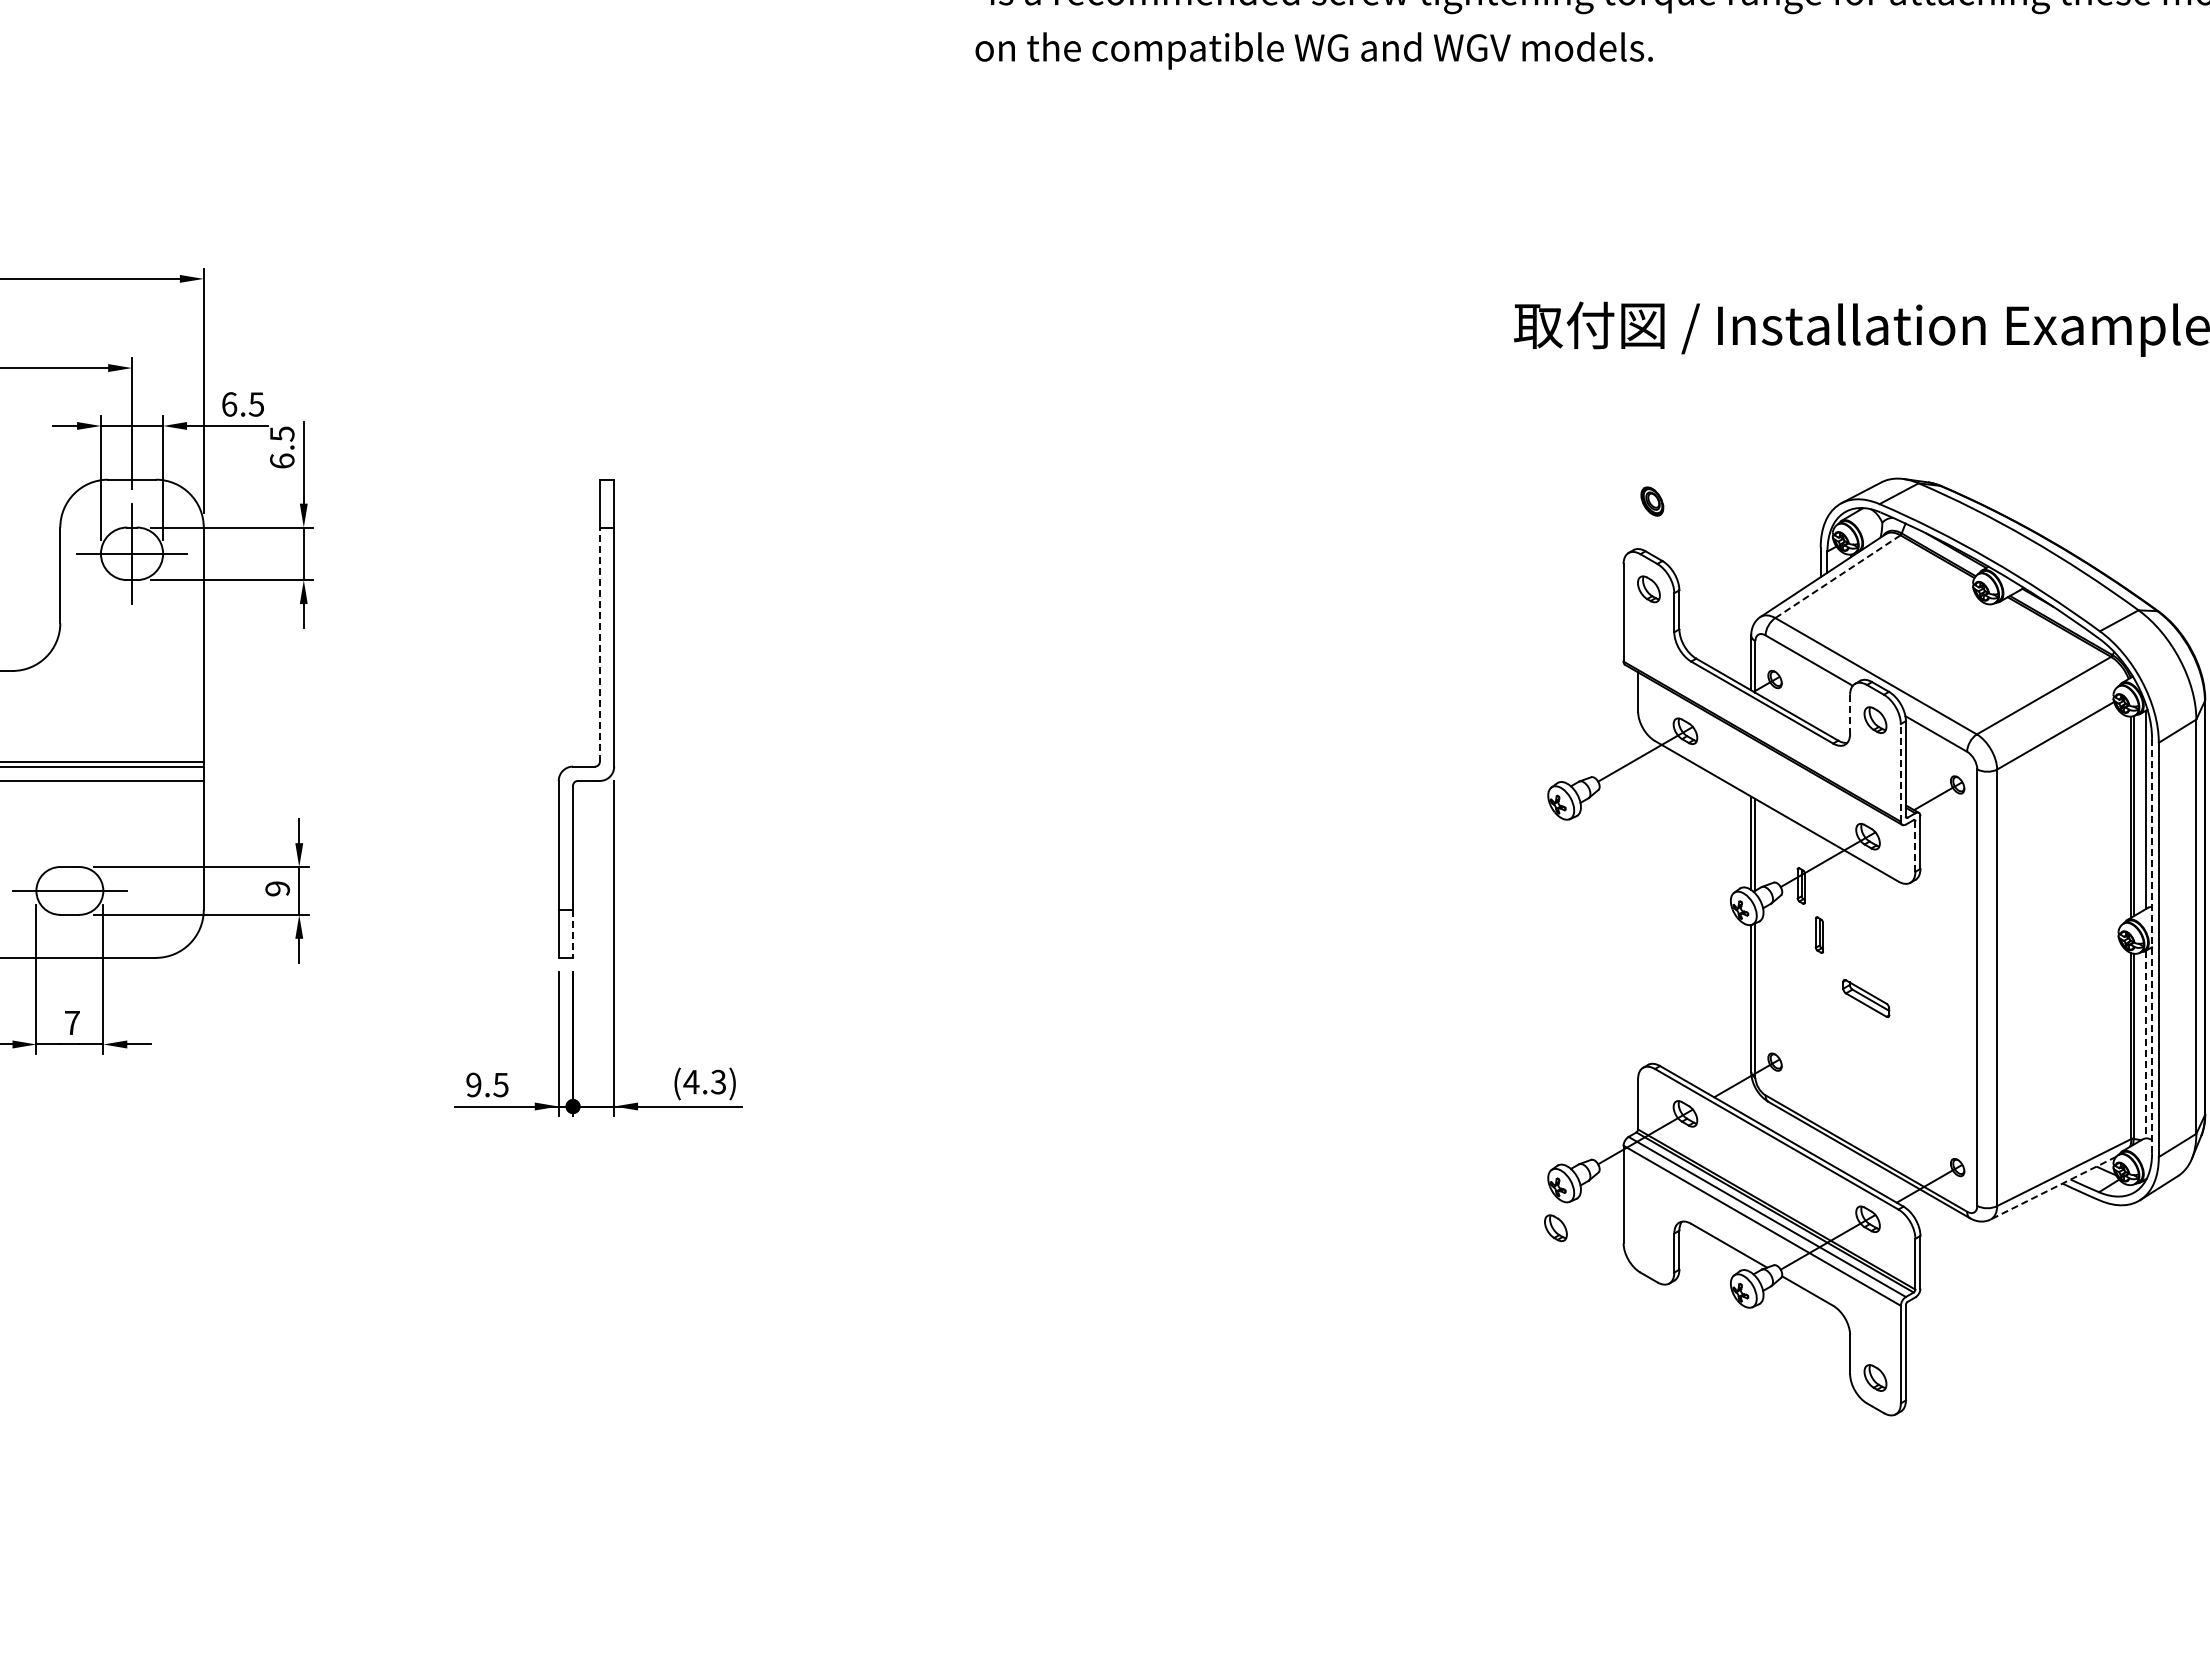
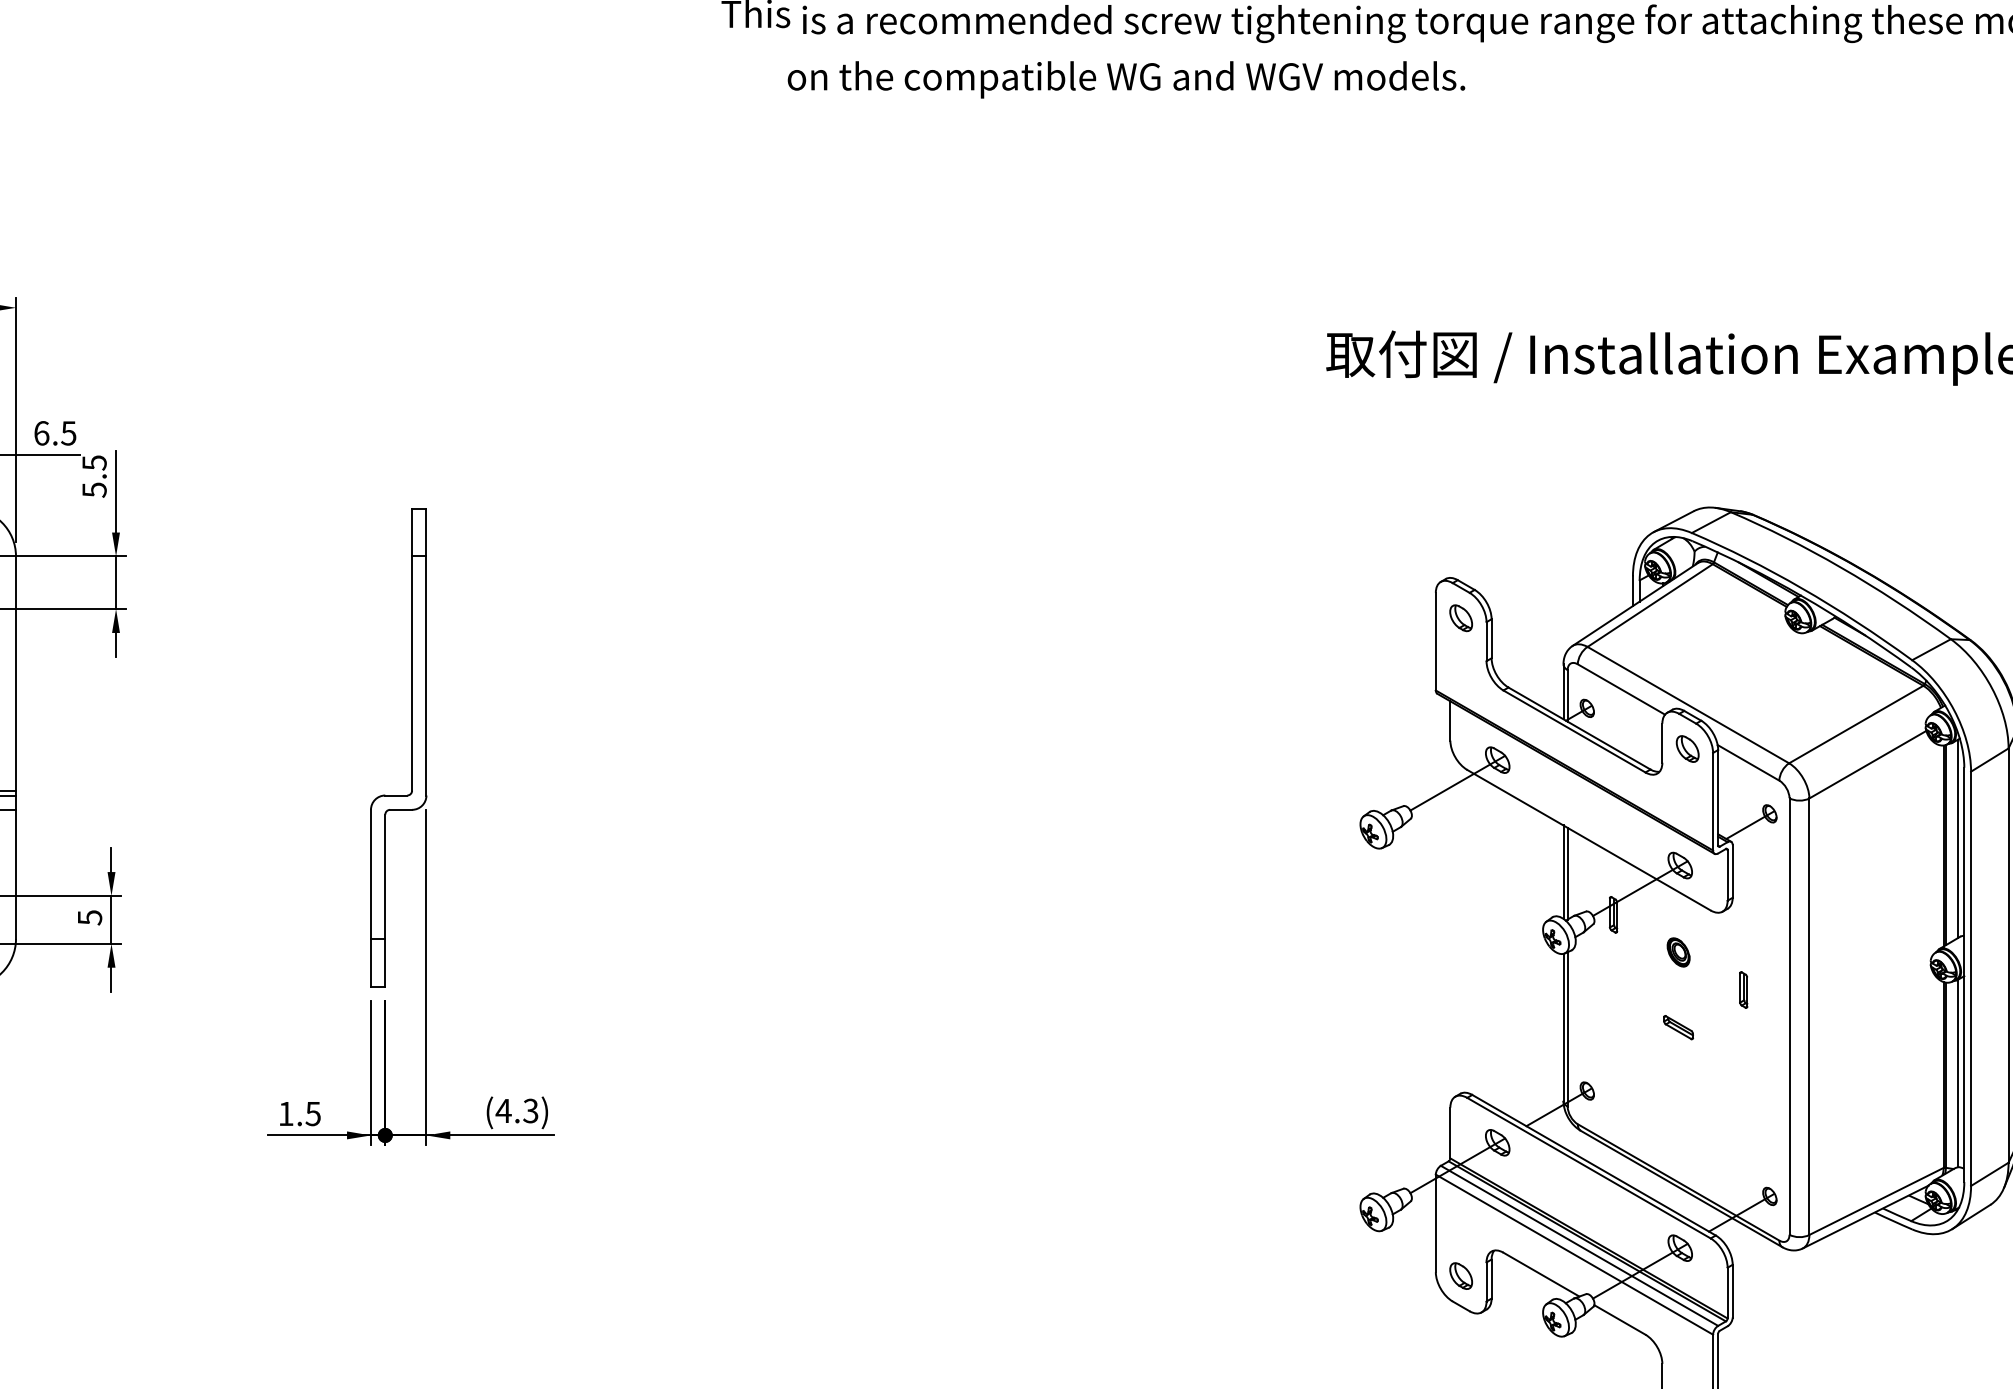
text: (282, 461) -> (94, 490), 6.5 -> 5.5
part: (1652, 501) -> (1678, 952), moved
line: (1838, 576) -> (1650, 605), dashed -> solid
line: (599, 644) -> (411, 673), dashed -> solid
line: (1850, 714) -> (1662, 743), dashed -> solid
line: (1900, 772) -> (1712, 801), dashed -> solid
line: (1915, 845) -> (1727, 874), dashed -> solid
text: (277, 888) -> (89, 917), 9 -> 5
line: (573, 933) -> (385, 962), dashed -> solid
part: (1818, 934) -> (1742, 989), moved
line: (2152, 946) -> (1964, 975), dashed -> solid
part: (1866, 998) -> (1678, 1027), size x0.62
line: (2145, 1044) -> (1957, 1073), dashed -> solid
text: (473, 1084) -> (285, 1113), 9.5 -> 1.5
line: (2053, 1188) -> (1865, 1217), dashed -> solid
part: (1555, 1228) -> (1460, 1276), moved

